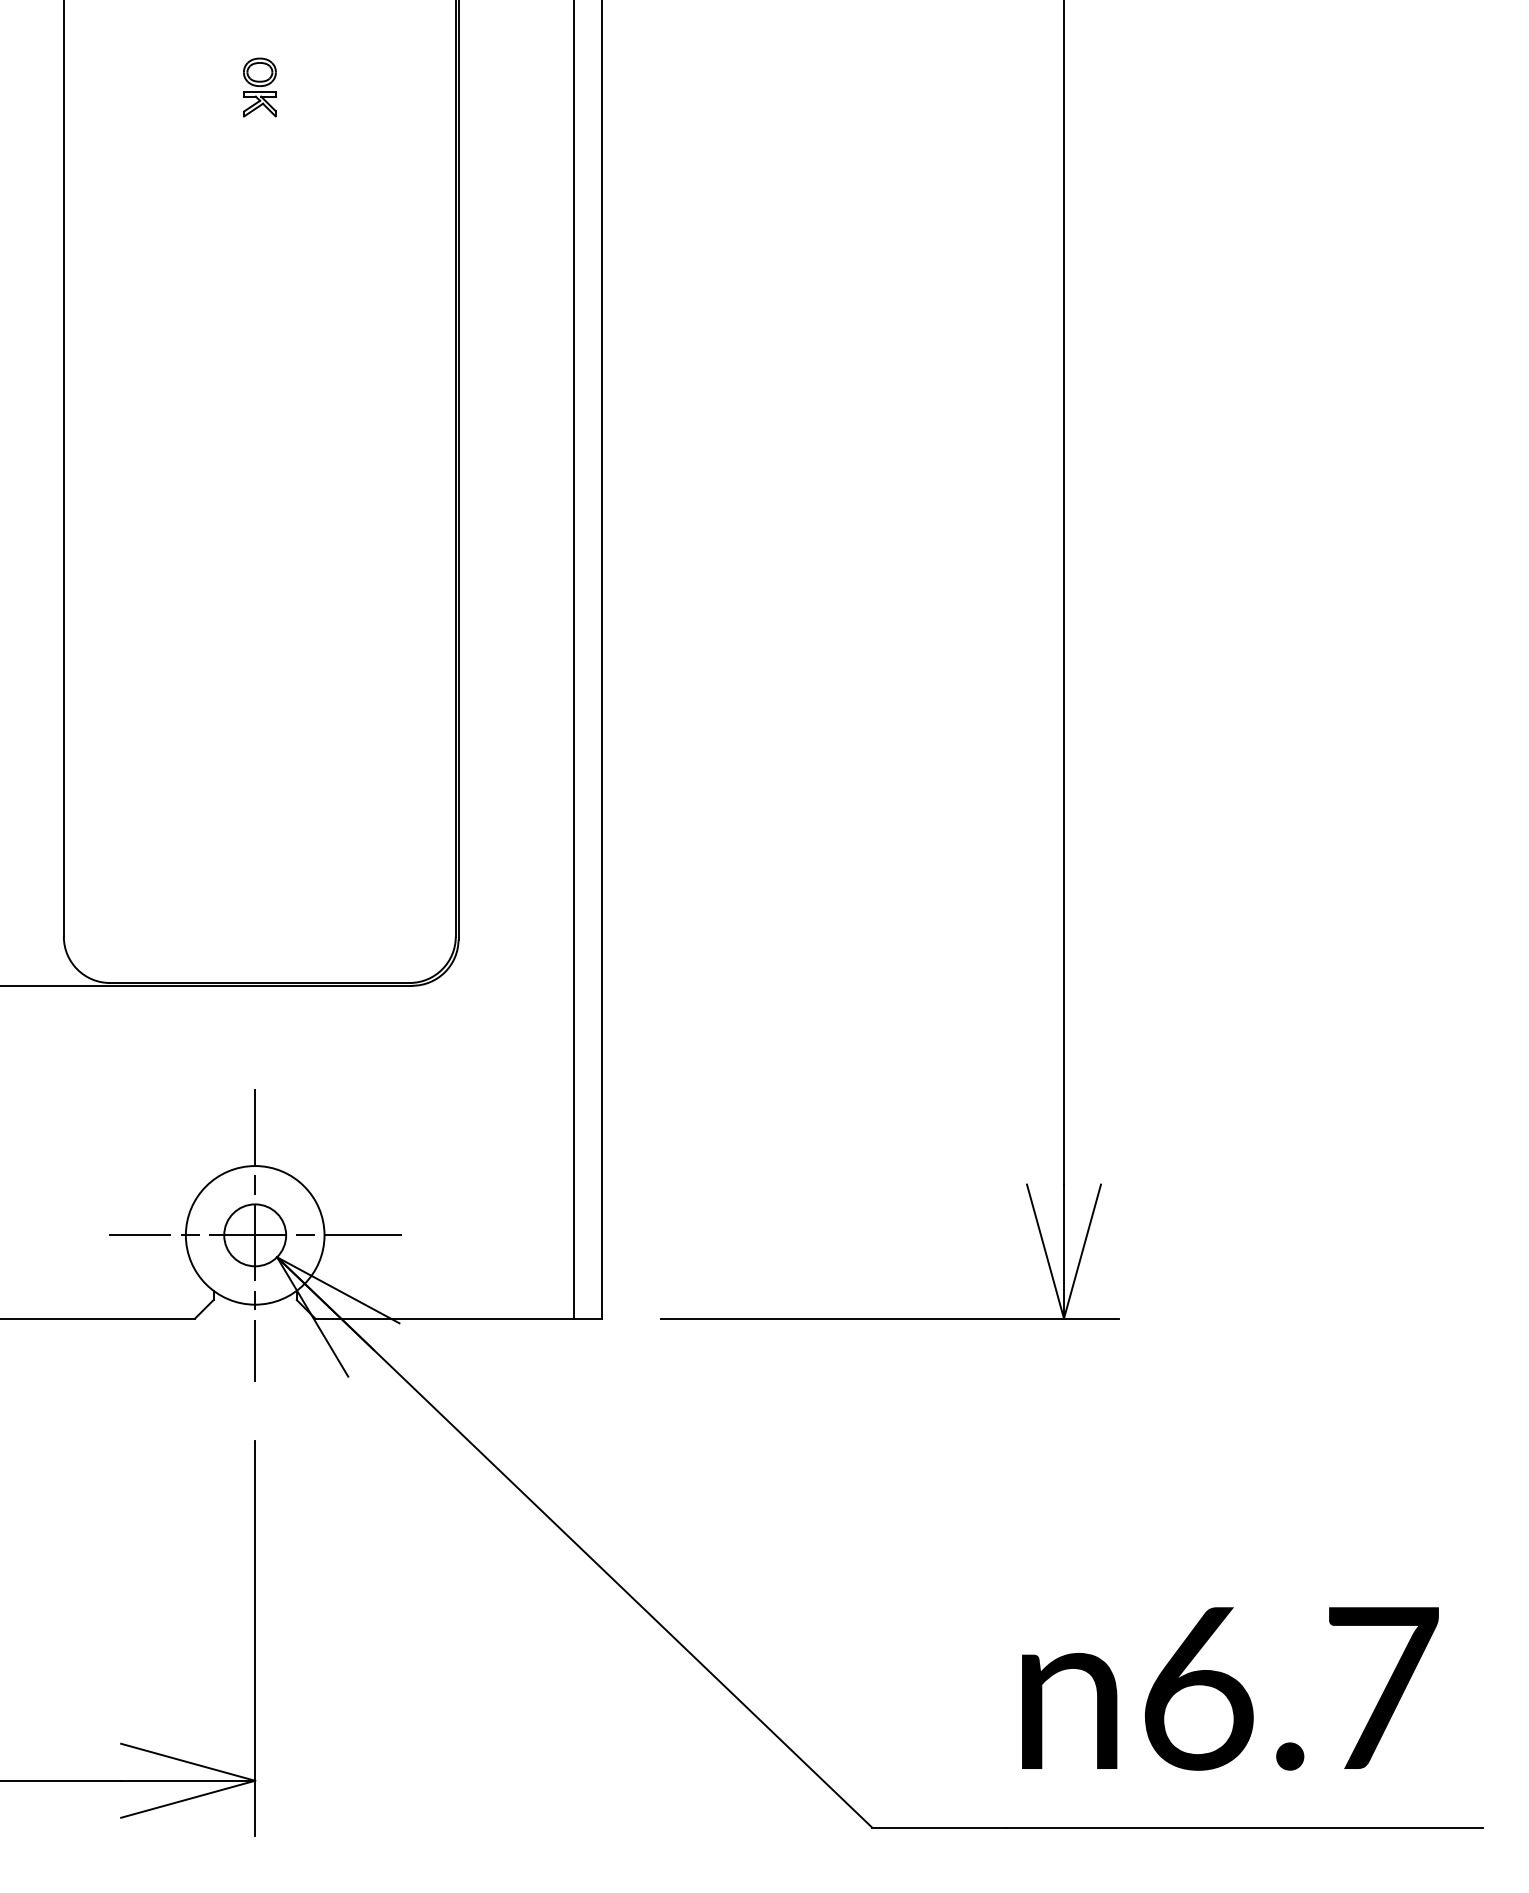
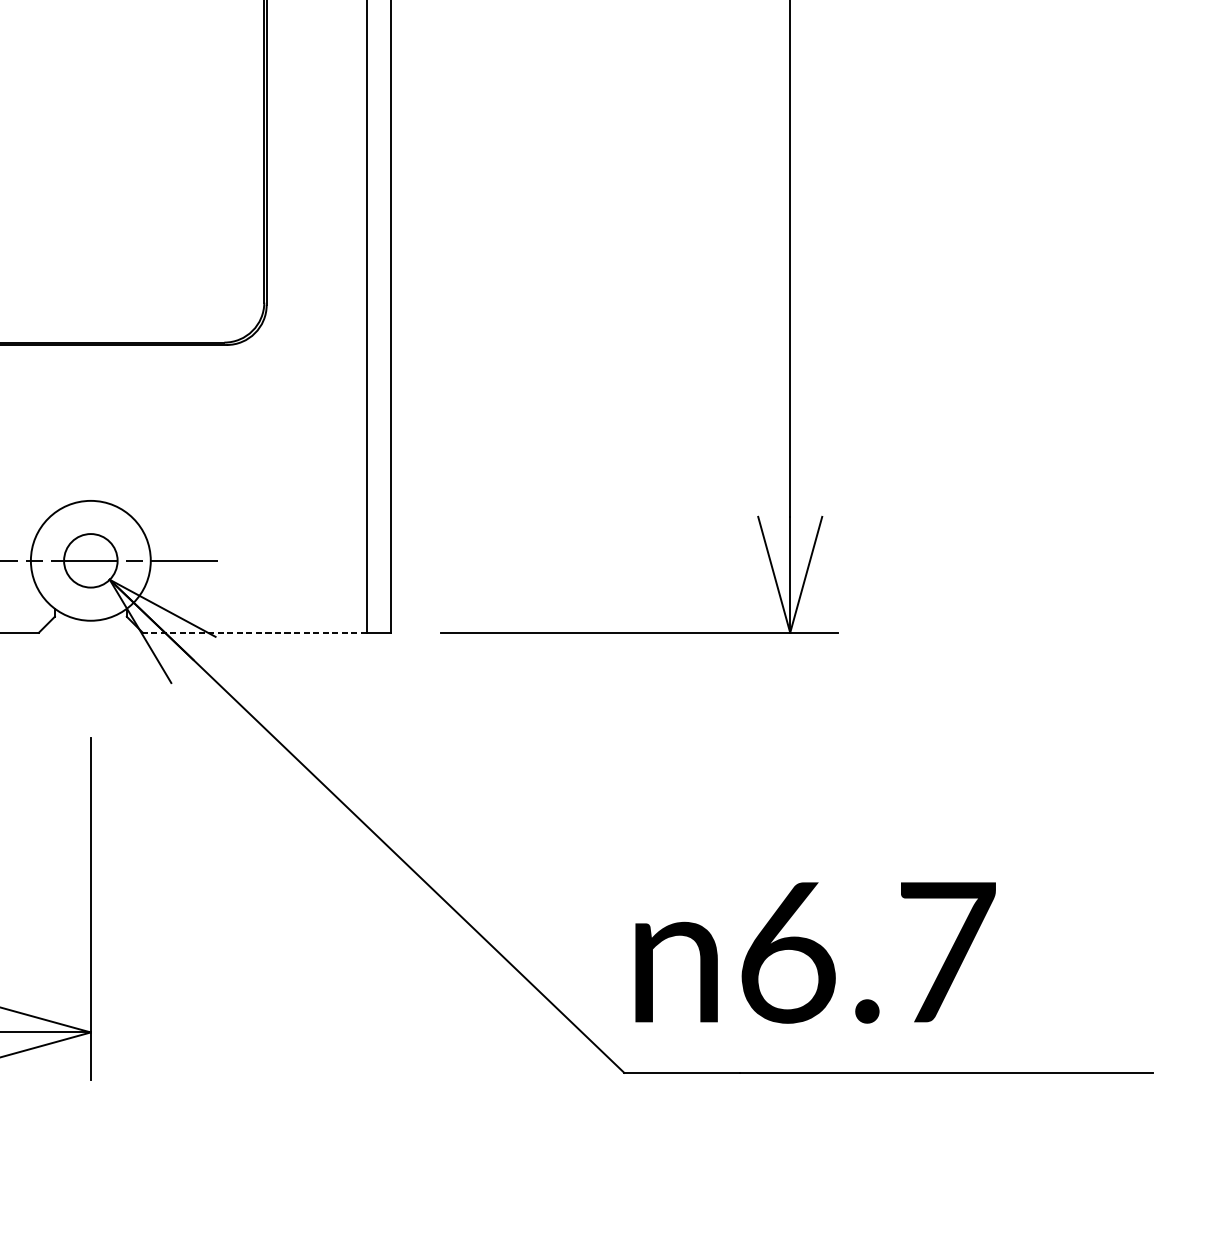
line: (255, 1234) -> (91, 560), removed
line: (444, 1318) -> (254, 632), solid -> dashed
text: (1230, 1688) -> (815, 952), moved

